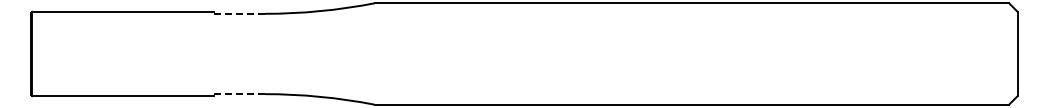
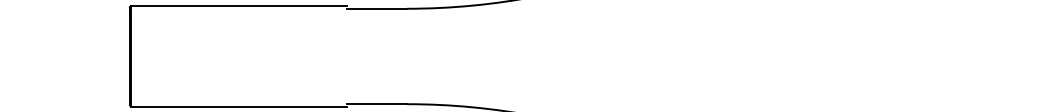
line: (239, 13) -> (377, 8), dashed -> solid
line: (240, 94) -> (378, 104), dashed -> solid

